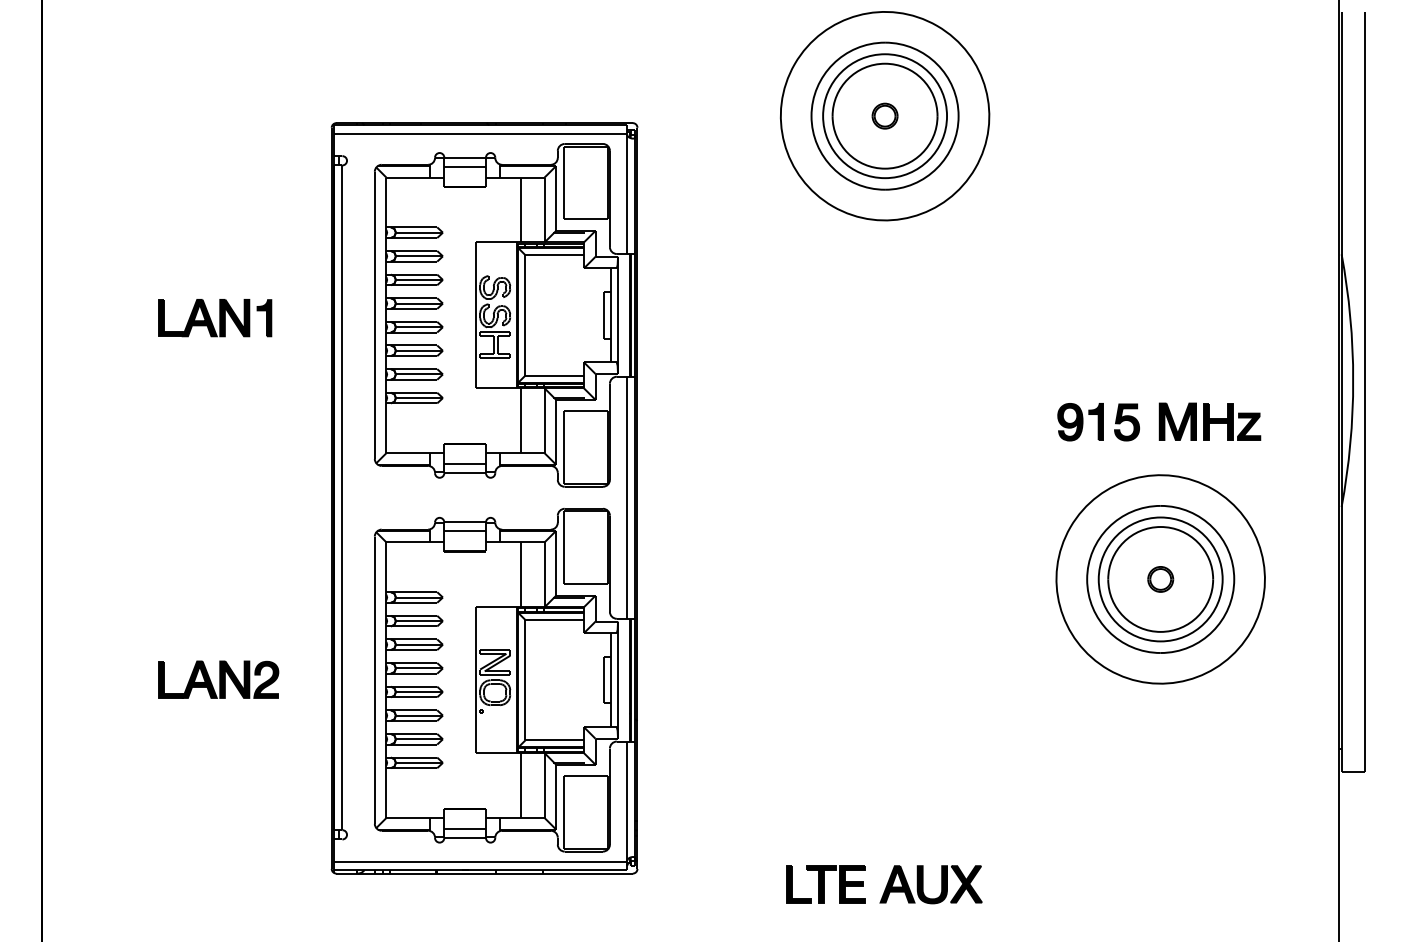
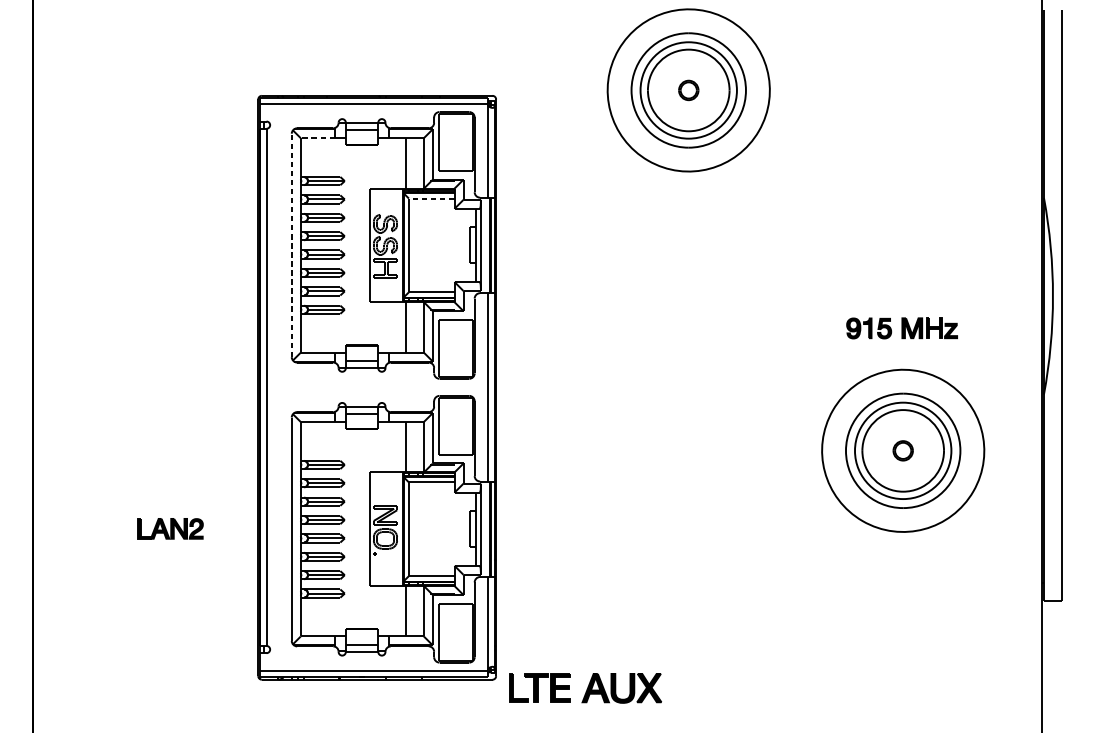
line: (407, 177) -> (317, 138), solid -> dashed
line: (554, 255) -> (431, 198), solid -> dashed
line: (374, 315) -> (291, 245), solid -> dashed
part: (215, 318) -> (167, 247), removed
part: (1159, 421) -> (902, 327), size x0.7
part: (218, 679) -> (170, 528), size x0.7
part: (884, 884) -> (585, 688), moved

